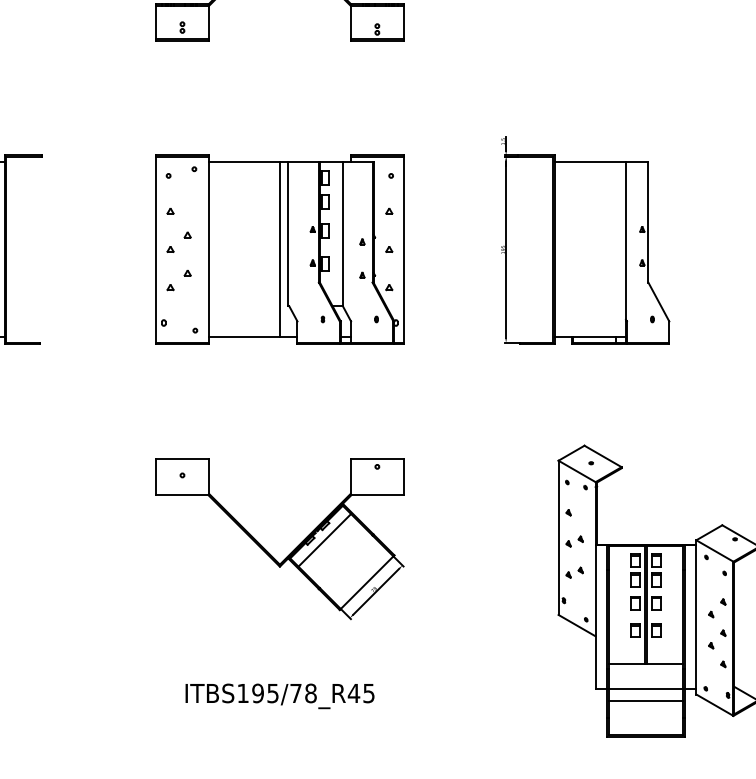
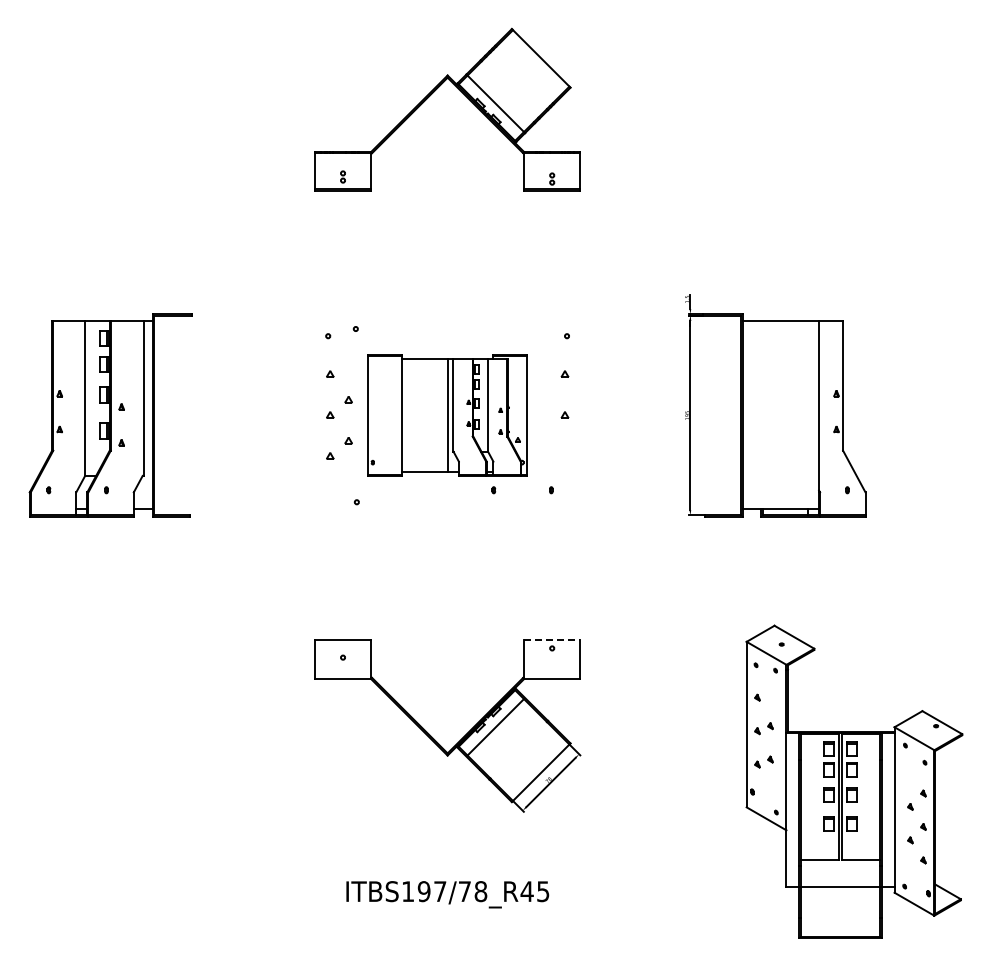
part: (279, 249) -> (447, 415), size x0.6
line: (377, 458) -> (552, 639), solid -> dashed
text: (273, 693) -> (440, 891), ITBS195/78_R45 -> ITBS197/78_R45
line: (645, 700) -> (840, 899), removed

